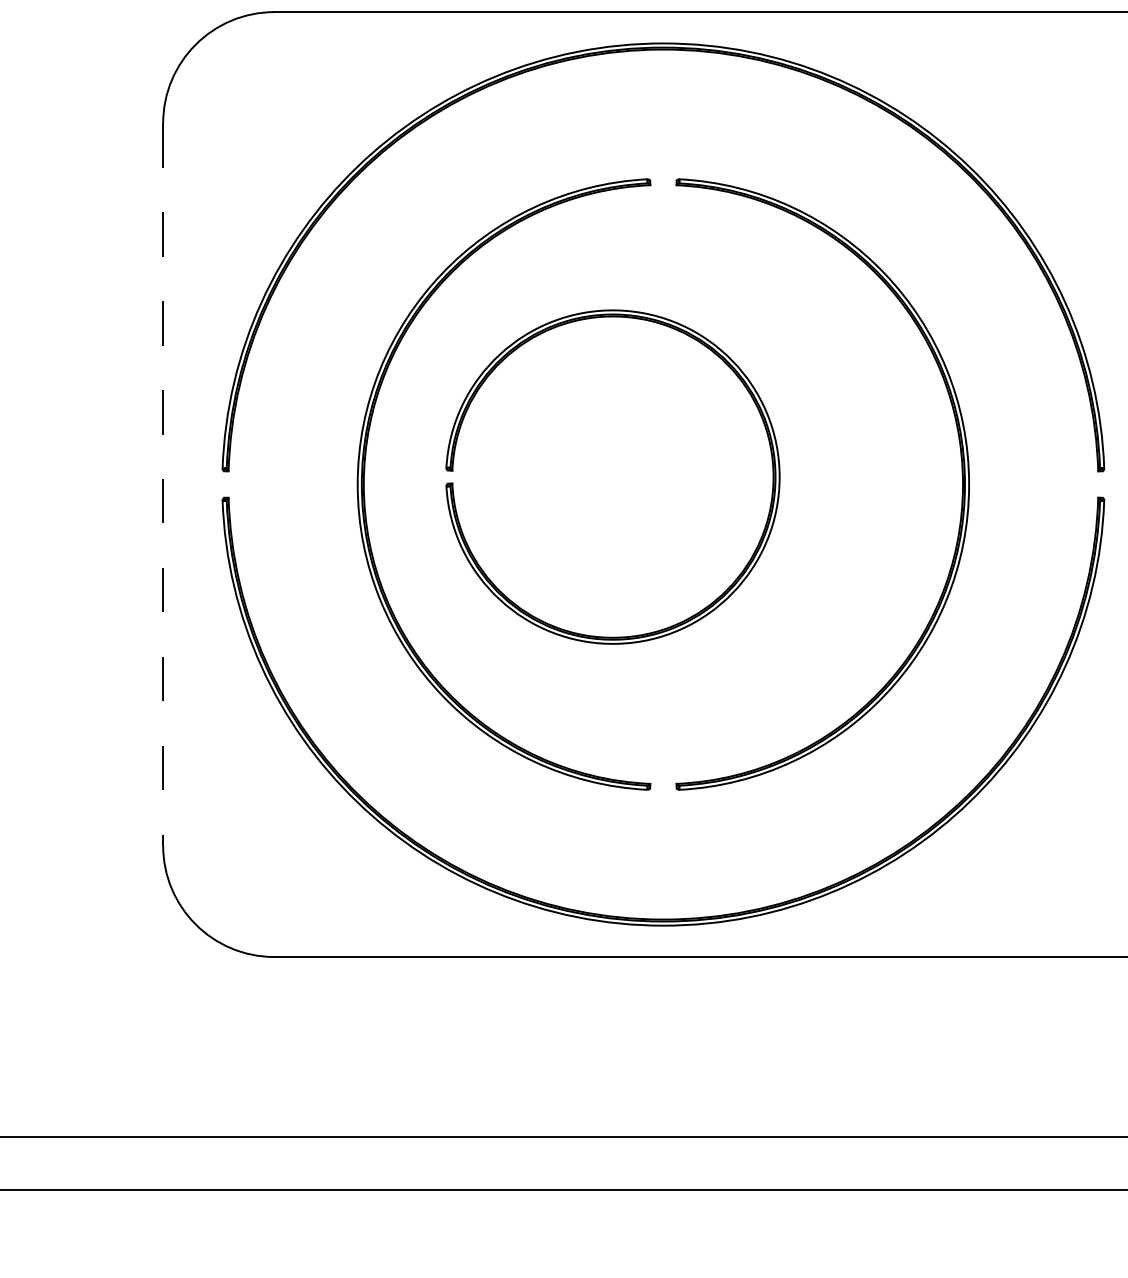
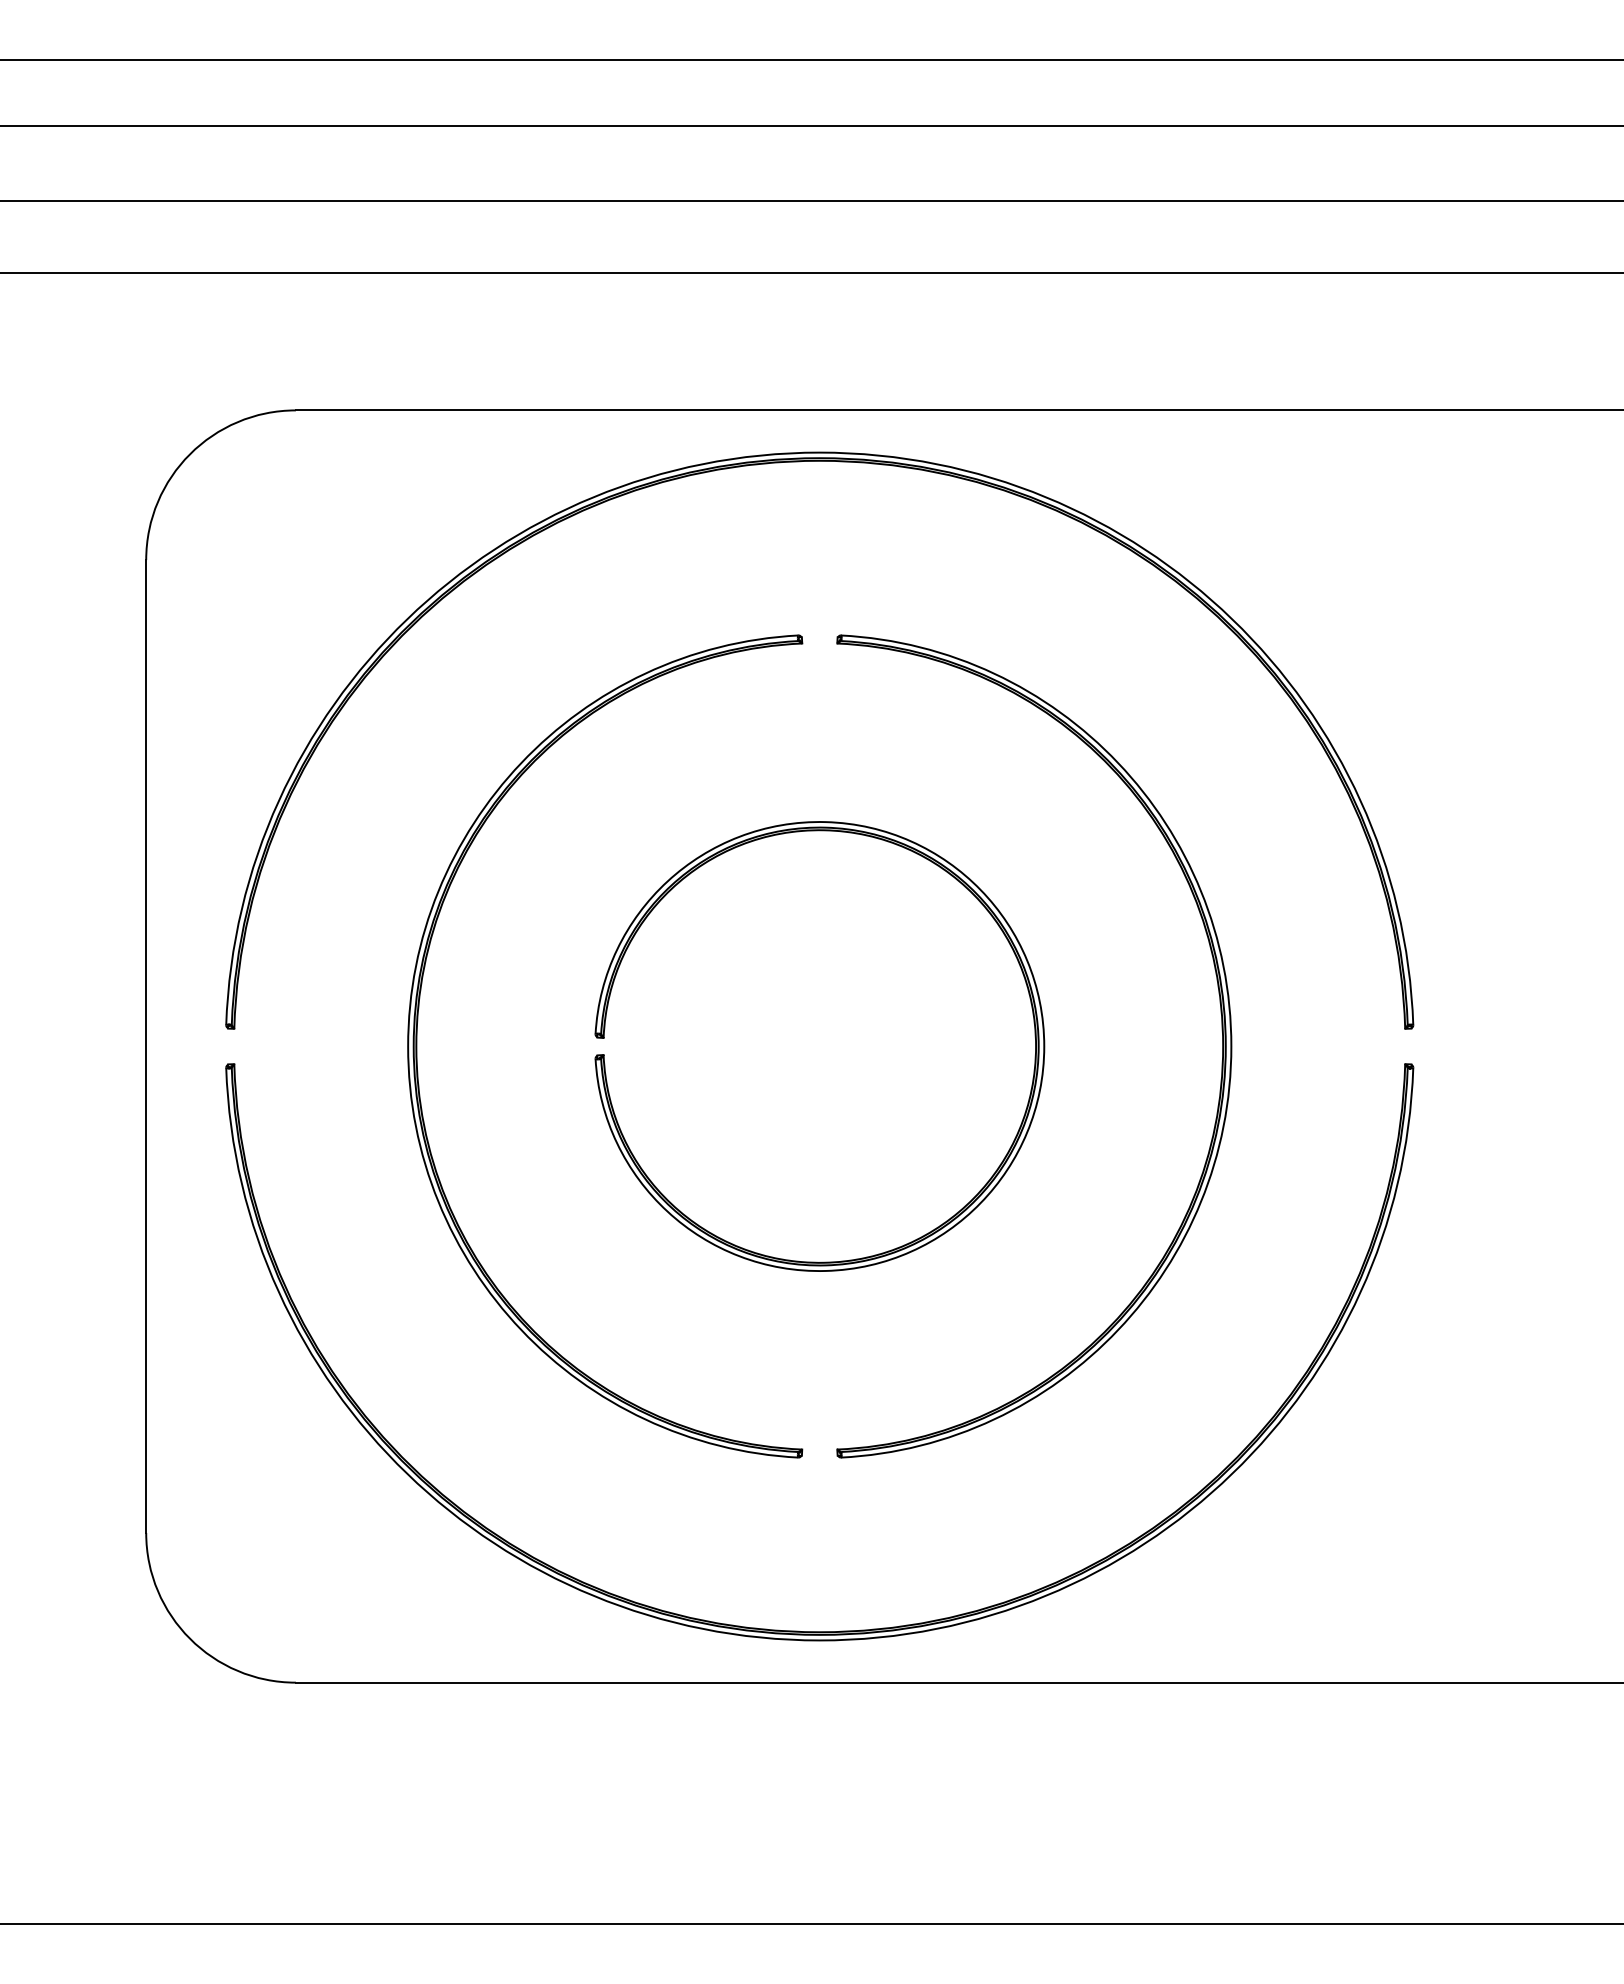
part: (454, 457) -> (606, 1019), moved
line: (163, 485) -> (146, 1047), dashed -> solid

